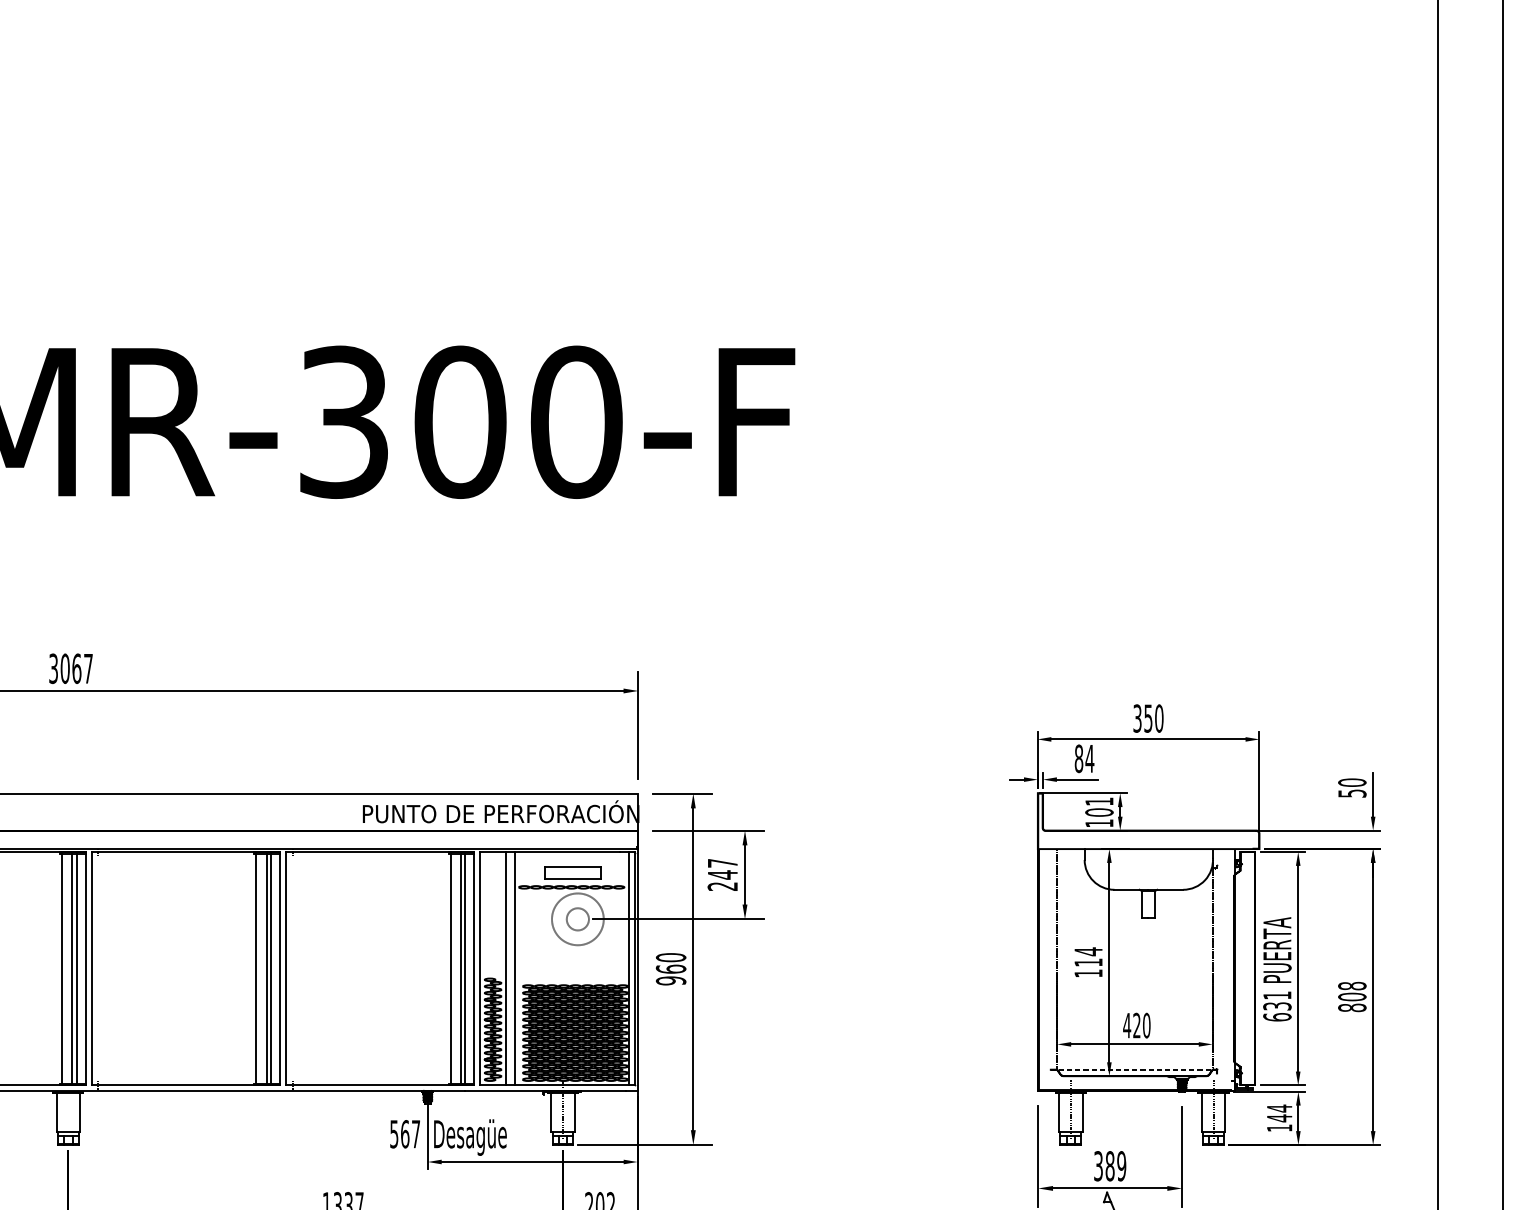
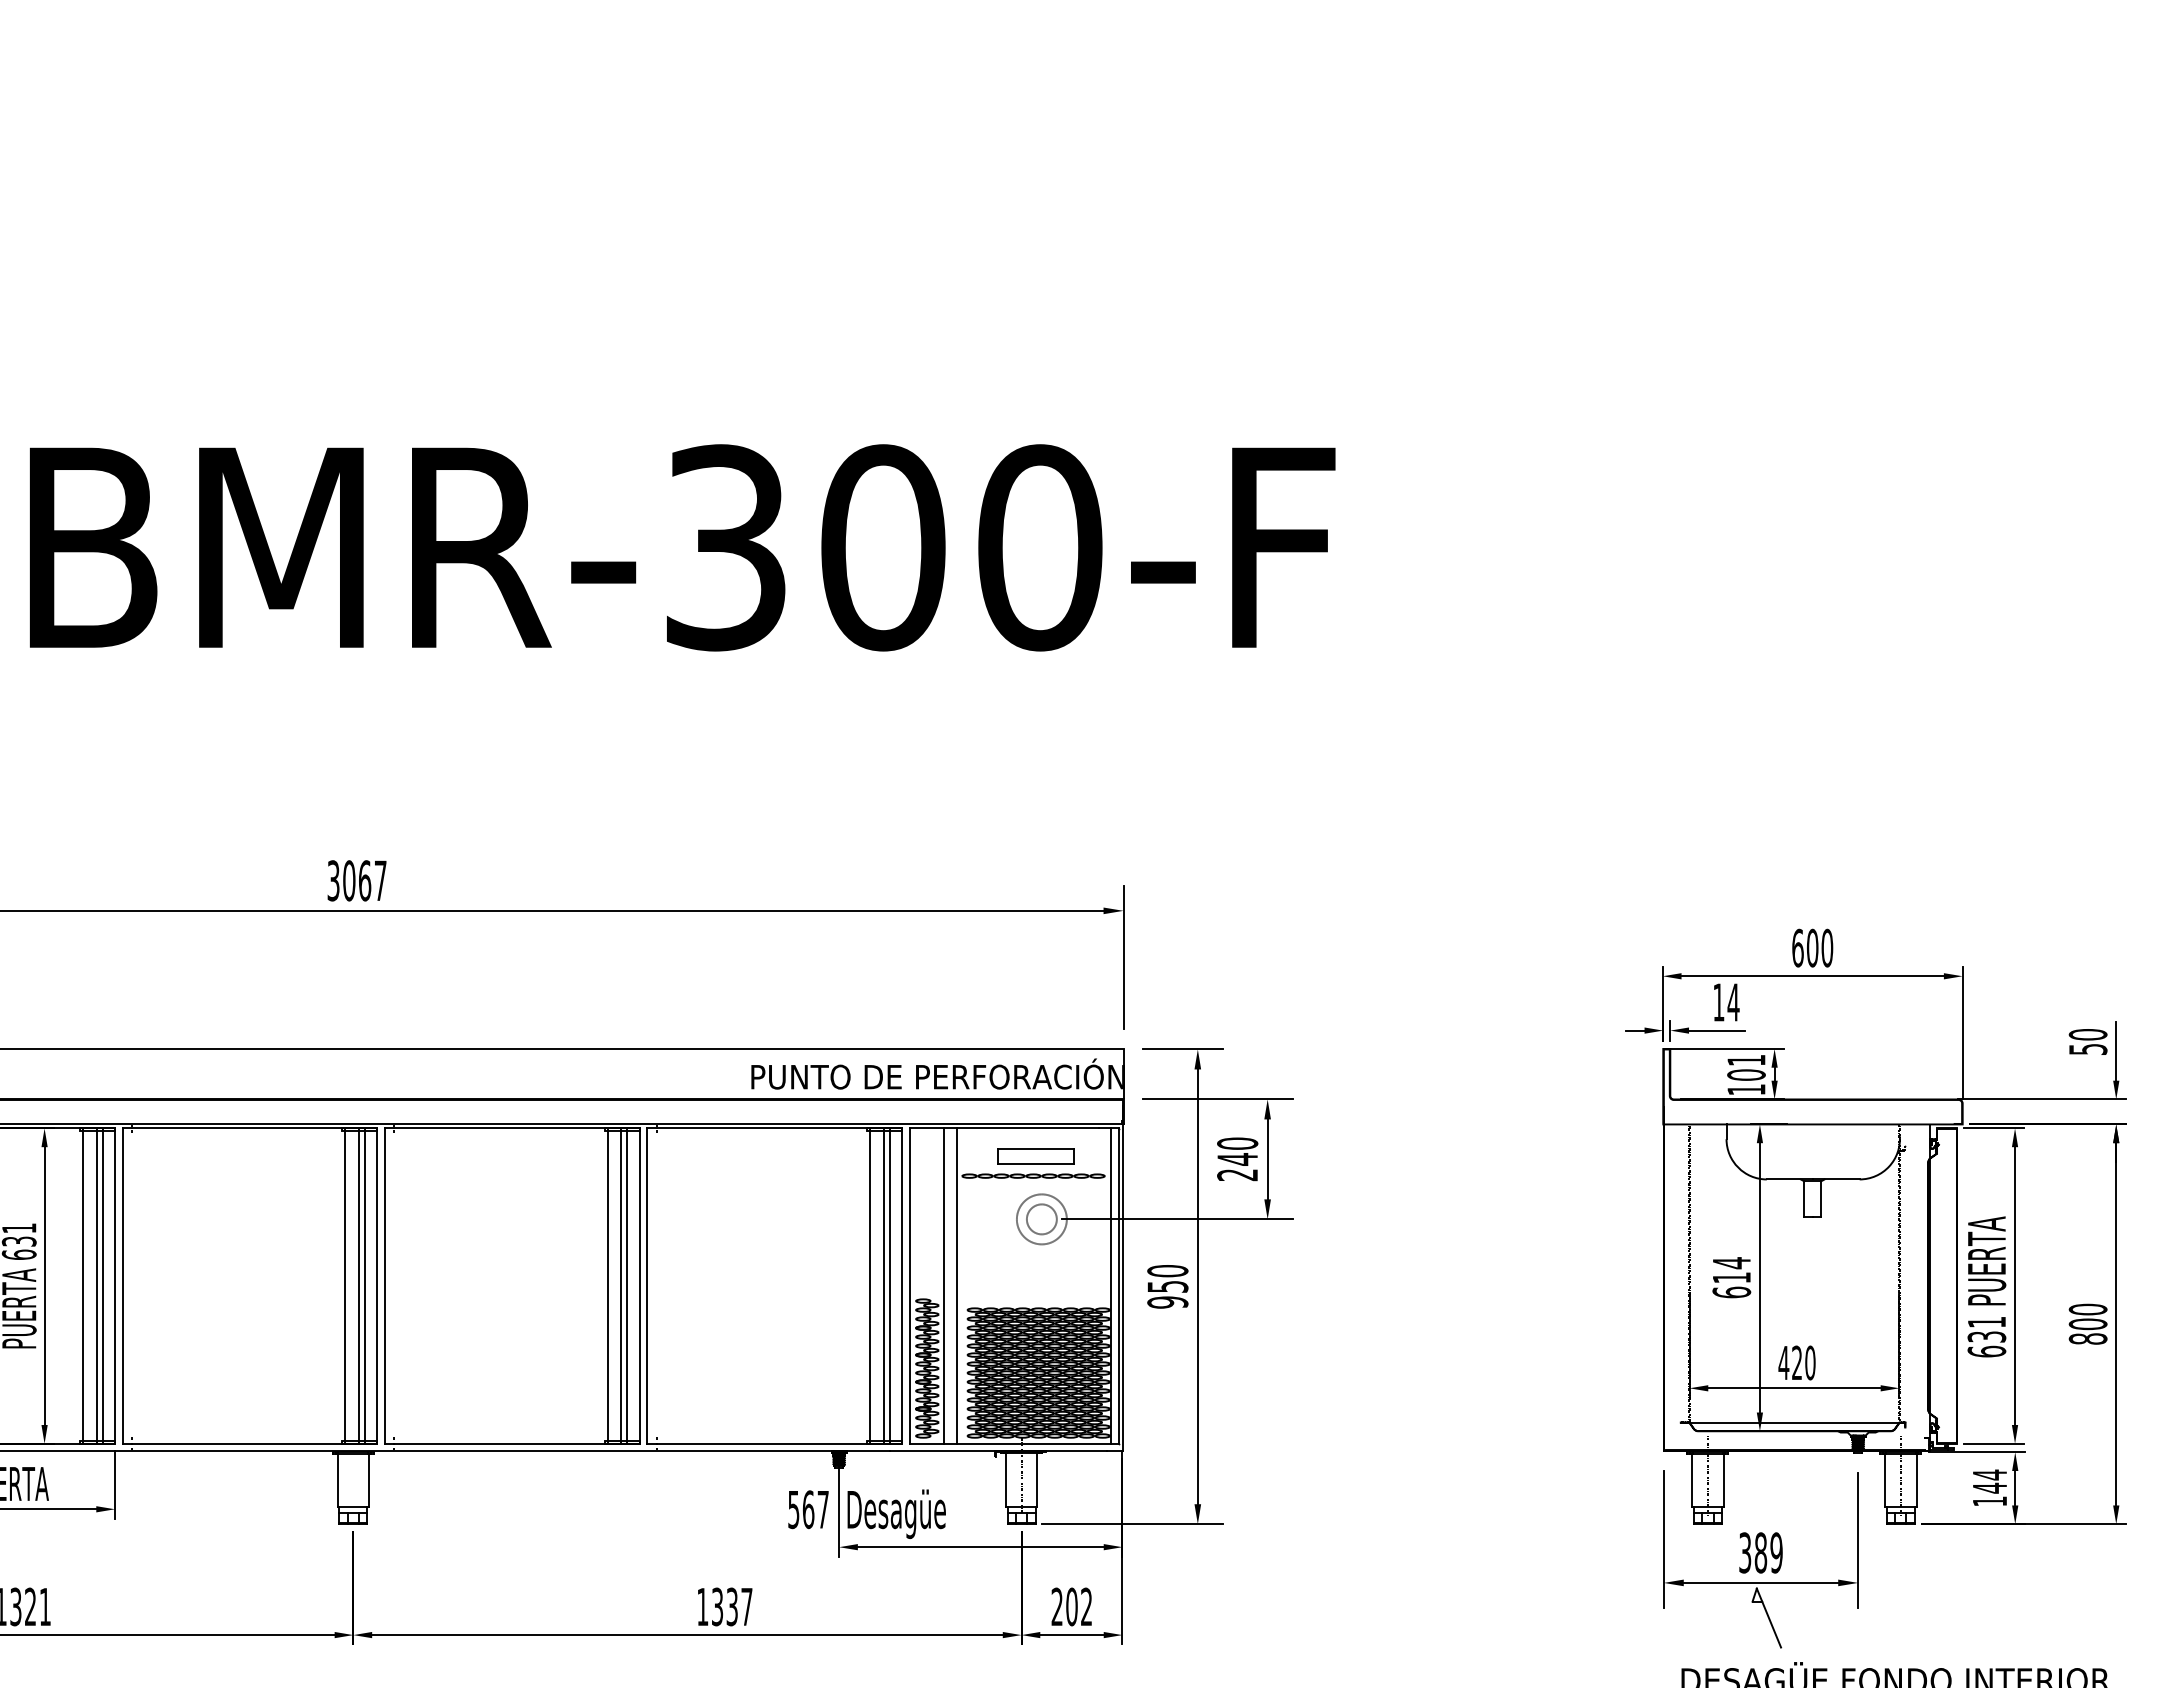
text: (1143, 718) -> (1805, 947), 350 -> 600
text: (1078, 758) -> (1718, 1002), 84 -> 14
text: (722, 863) -> (1237, 1143), 247 -> 240
circle: (577, 919) -> (1041, 1219), size x0.71
text: (670, 969) -> (1167, 1286), 960 -> 950
text: (1088, 973) -> (1731, 1292), 114 -> 614
text: (1352, 986) -> (2088, 1309), 808 -> 800
line: (1134, 1069) -> (1793, 1422), dashed -> solid

